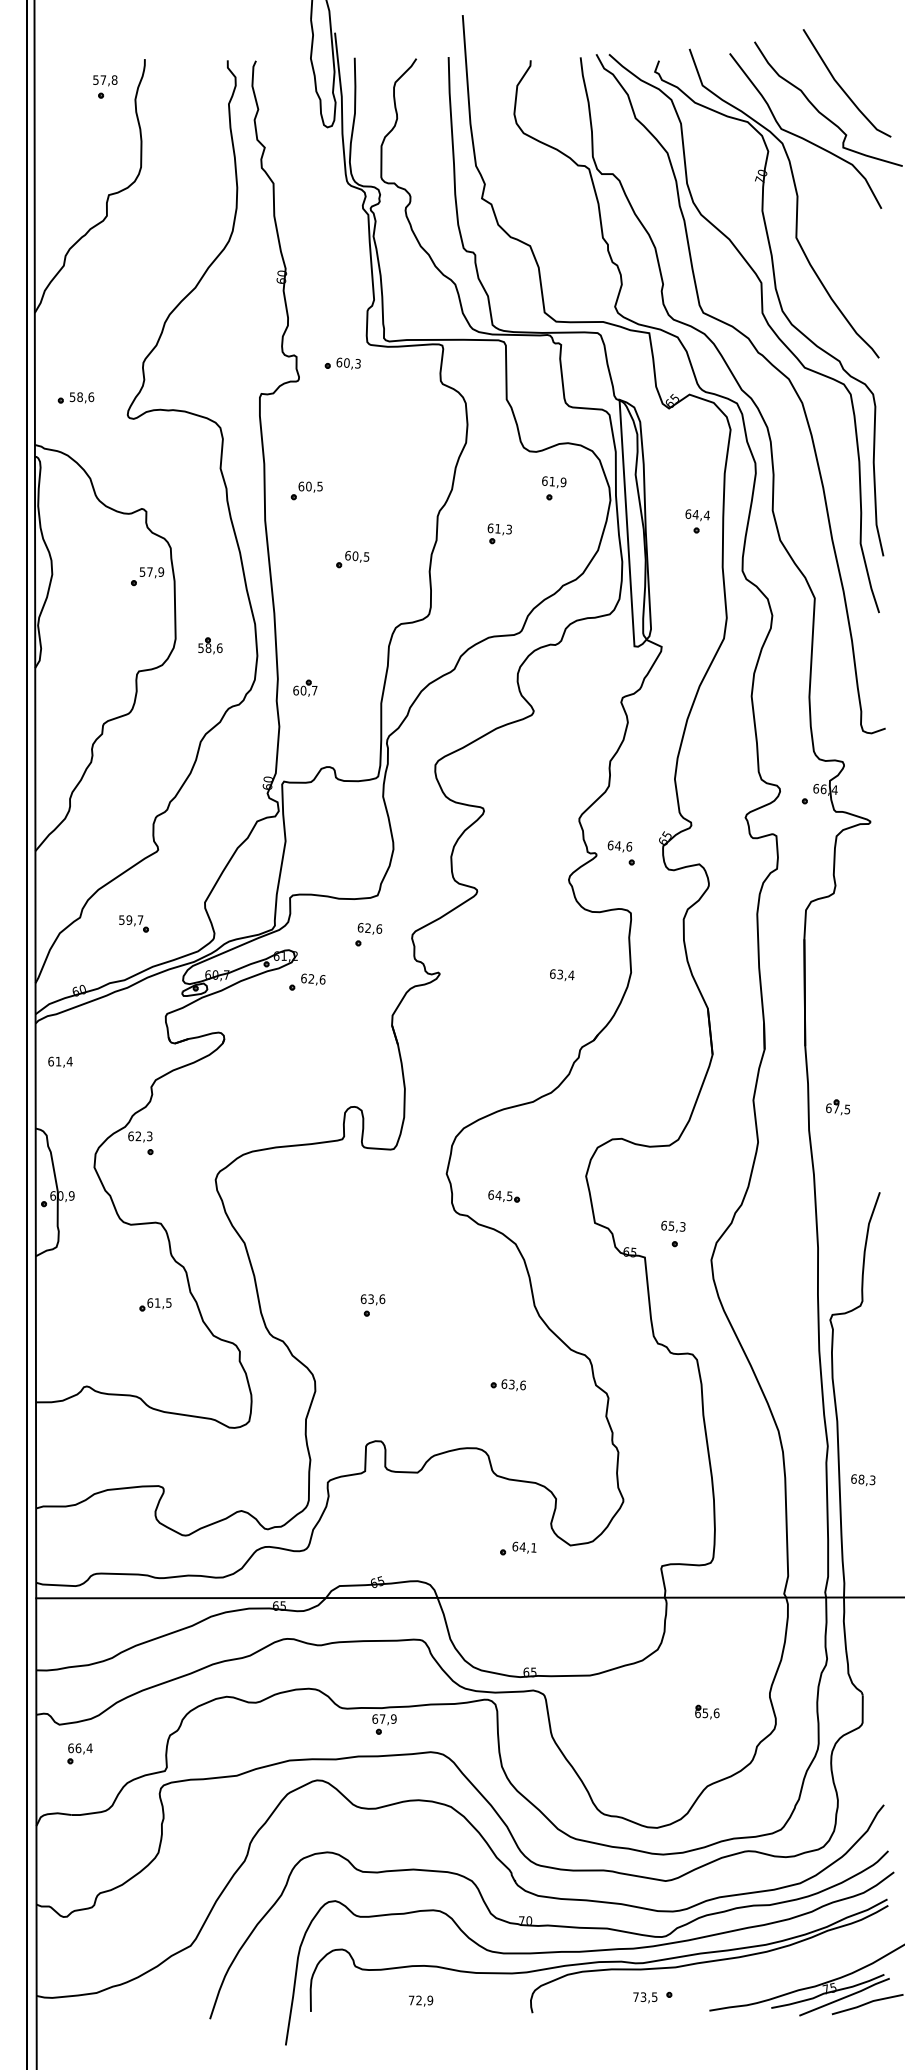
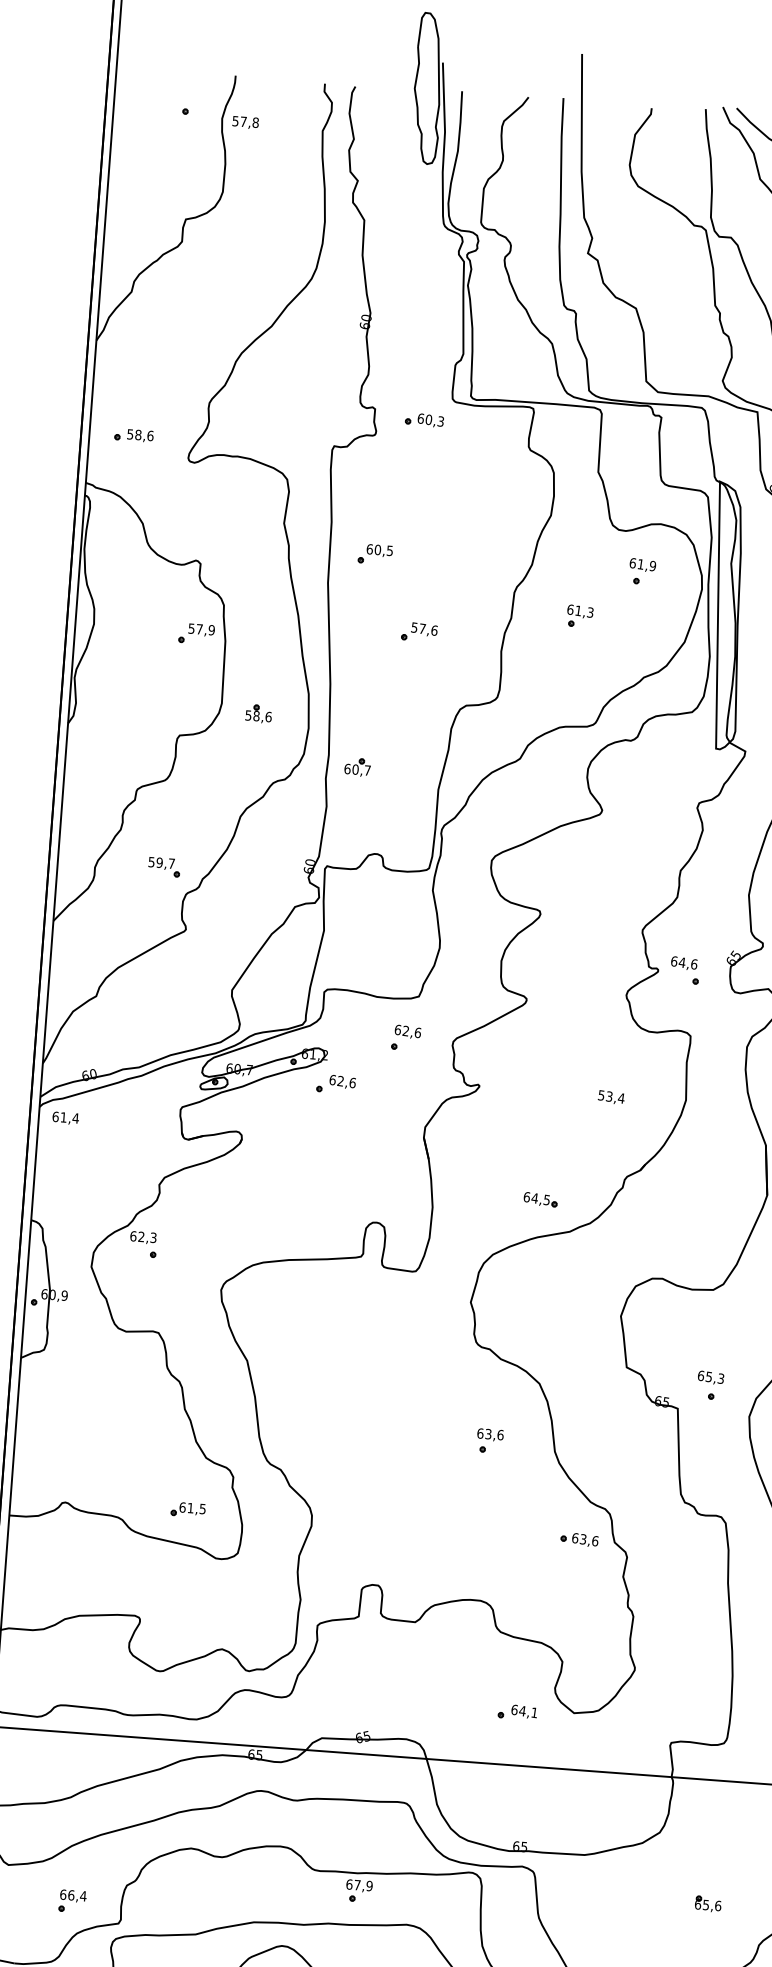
text: (105, 80) -> (245, 122), moved
text: (357, 555) -> (424, 628), 60,5 -> 57,6
part: (133, 923) -> (163, 866), moved
text: (552, 973) -> (601, 1094), 63,4 -> 53,4
text: (60, 1061) -> (65, 1117), moved
part: (503, 1196) -> (540, 1199), moved
part: (155, 1304) -> (188, 1509), moved
part: (372, 1305) -> (489, 1441), moved
part: (507, 1385) -> (578, 1539), moved
part: (79, 1753) -> (72, 1901), moved

